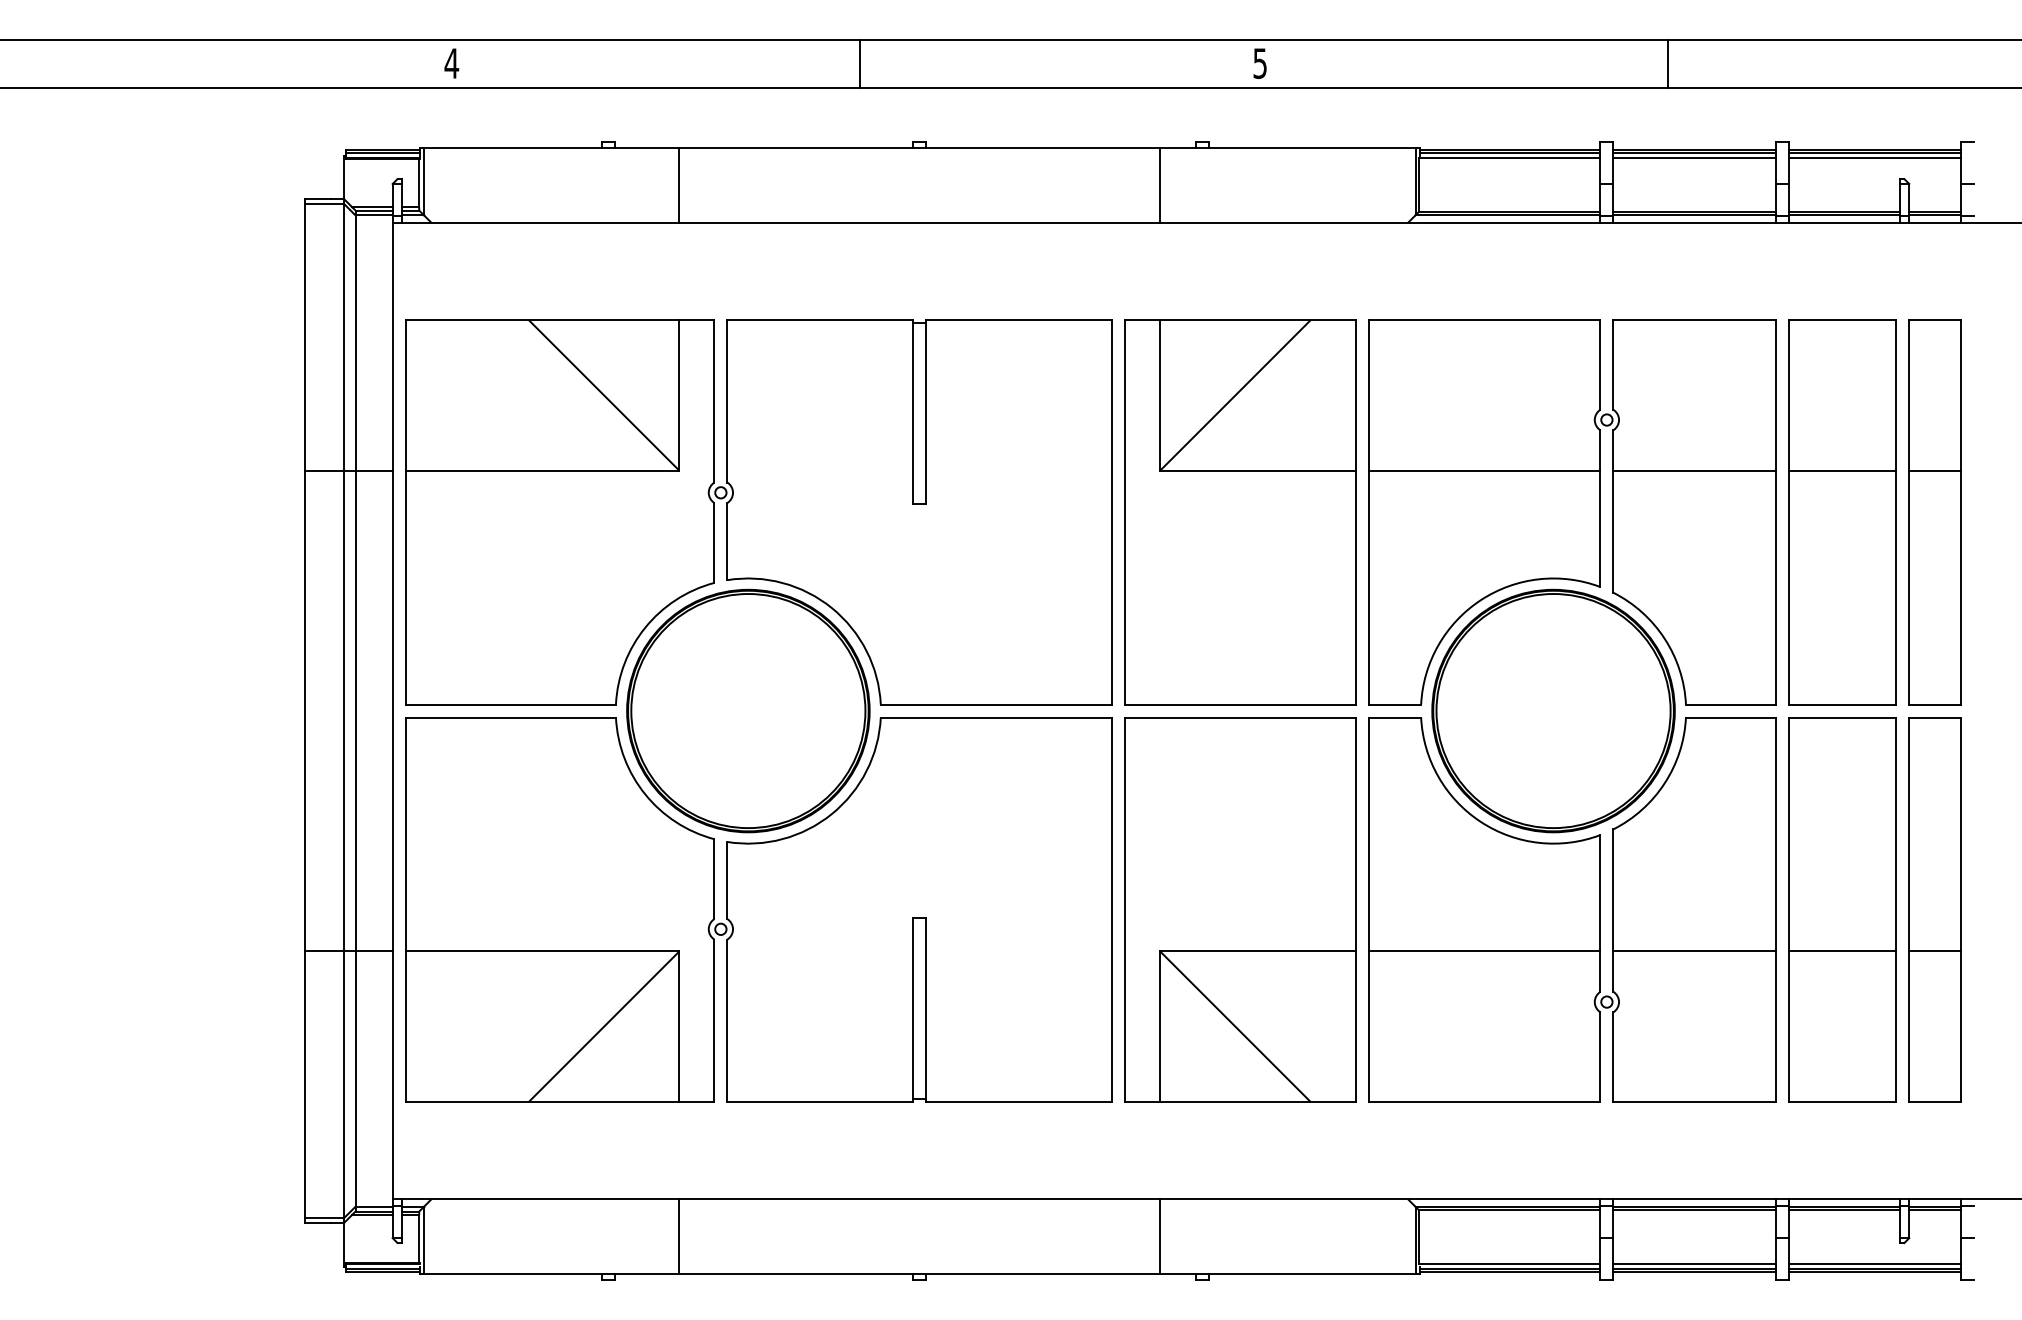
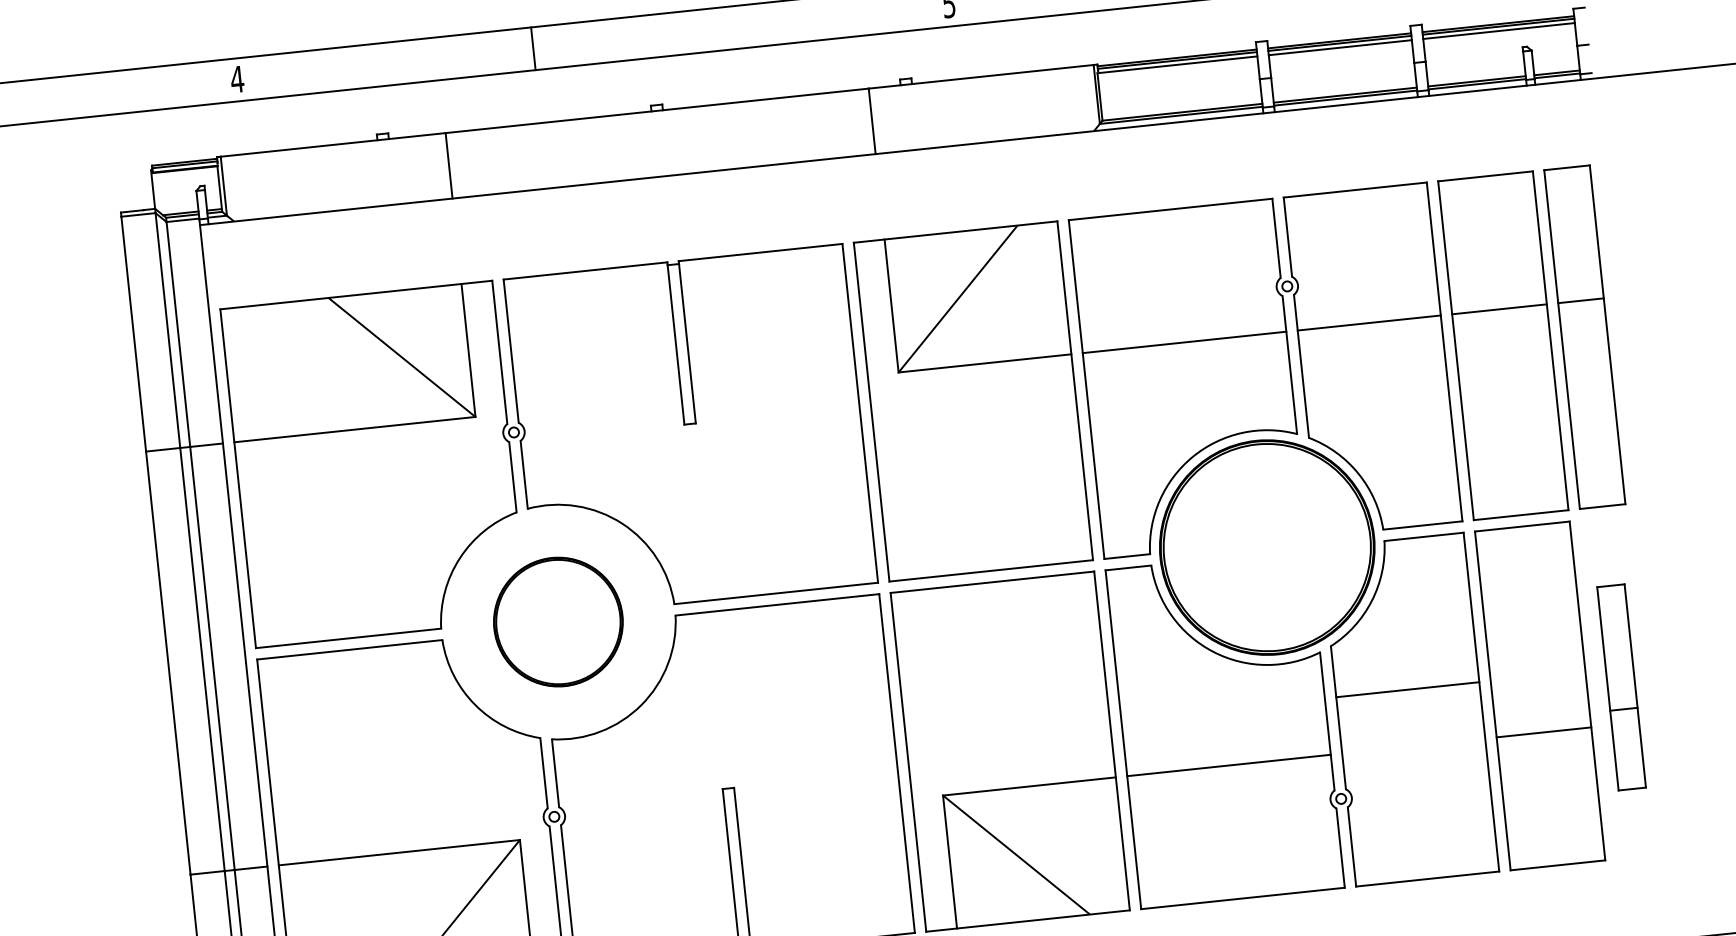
line: (859, 63) -> (532, 48), moved
part: (748, 710) -> (558, 621), size x0.6
part: (1934, 909) -> (1621, 687), size x0.6
line: (1694, 951) -> (1407, 689), moved

